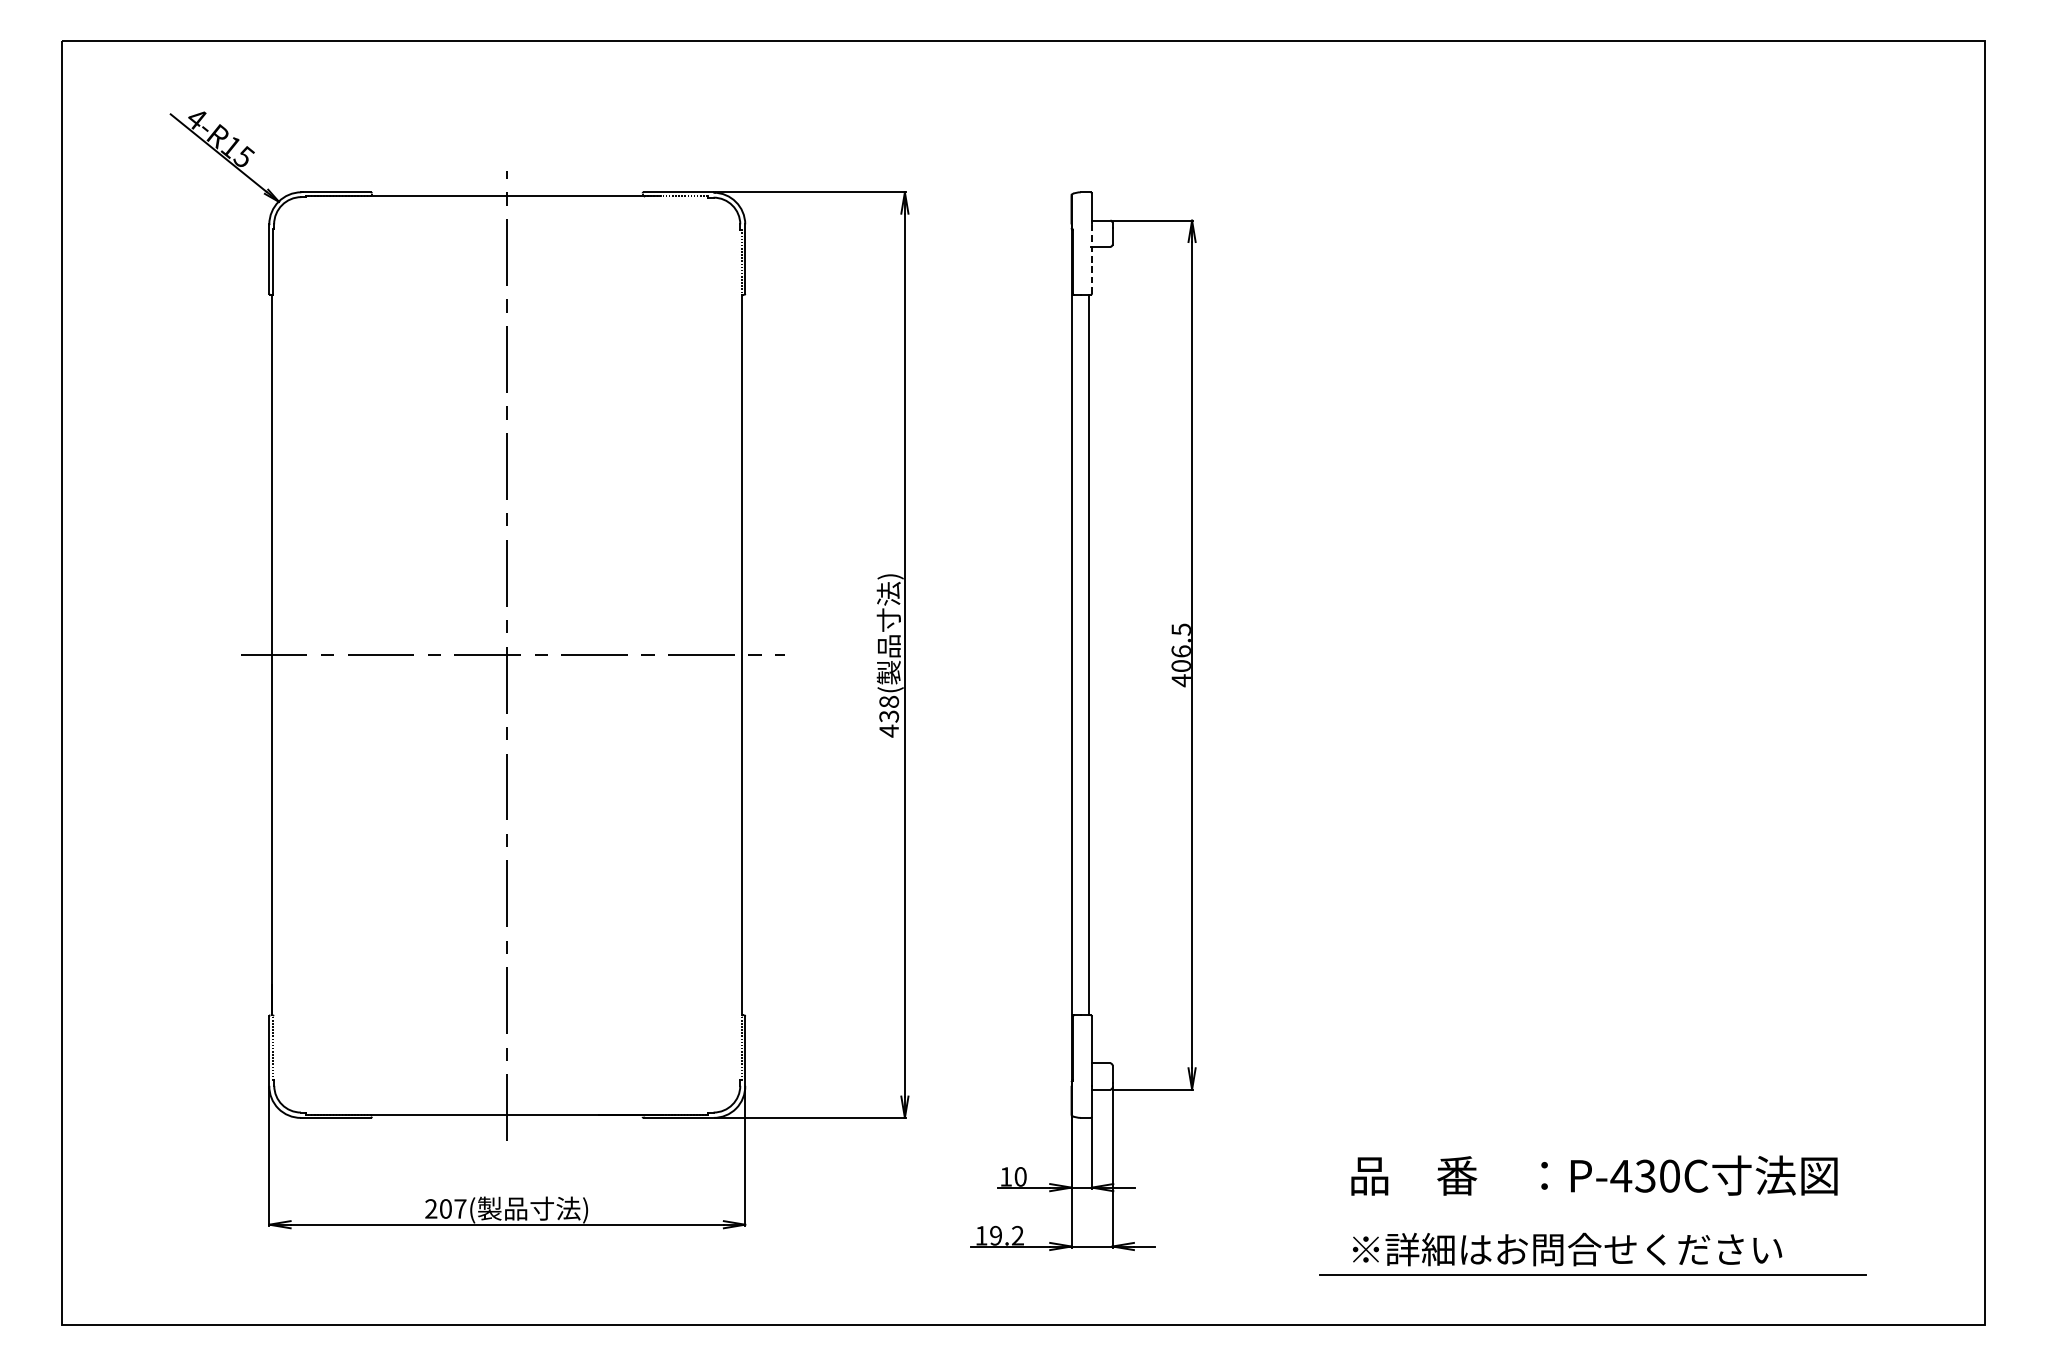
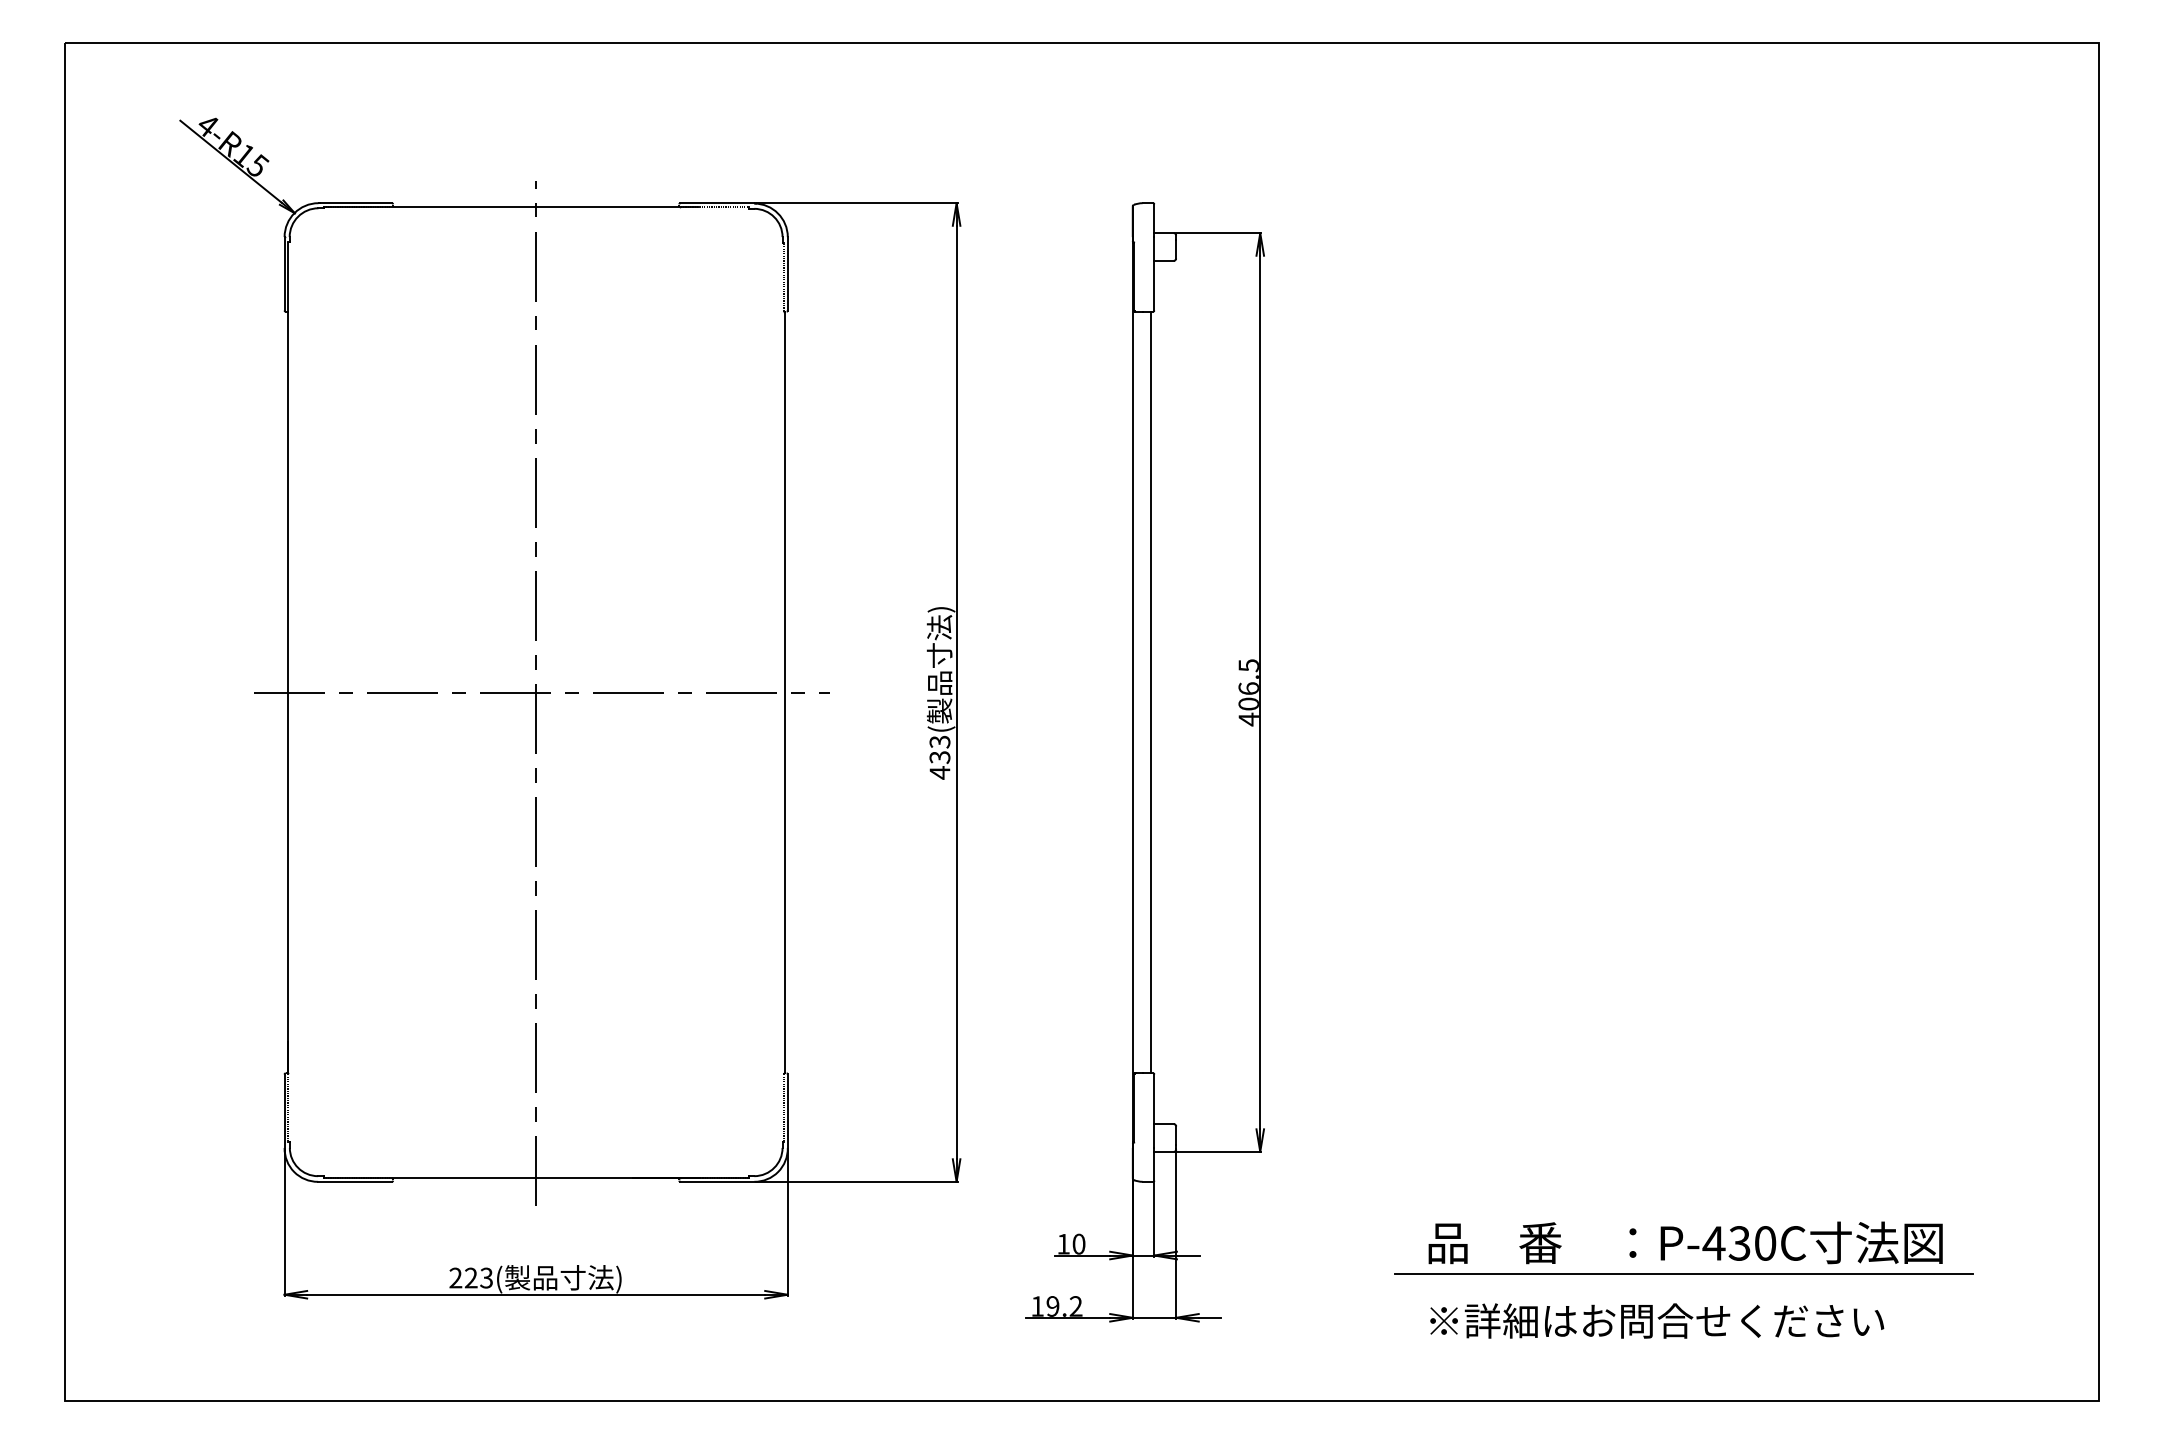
line: (1092, 258) -> (1154, 273), dashed -> solid
text: (888, 701) -> (939, 741), 438( -> 433(
text: (452, 1208) -> (478, 1277), 207( -> 223(
line: (1592, 1274) -> (1683, 1273), moved

